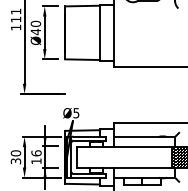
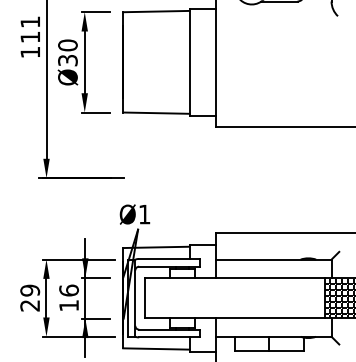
text: (35, 31) -> (67, 59), Ø40 -> Ø30
text: (76, 113) -> (144, 215), Ø5 -> Ø1
text: (16, 157) -> (31, 298), 30 -> 29

